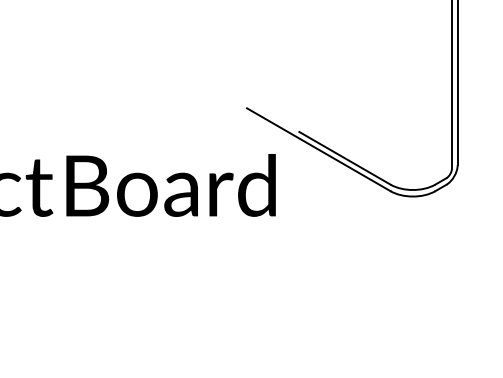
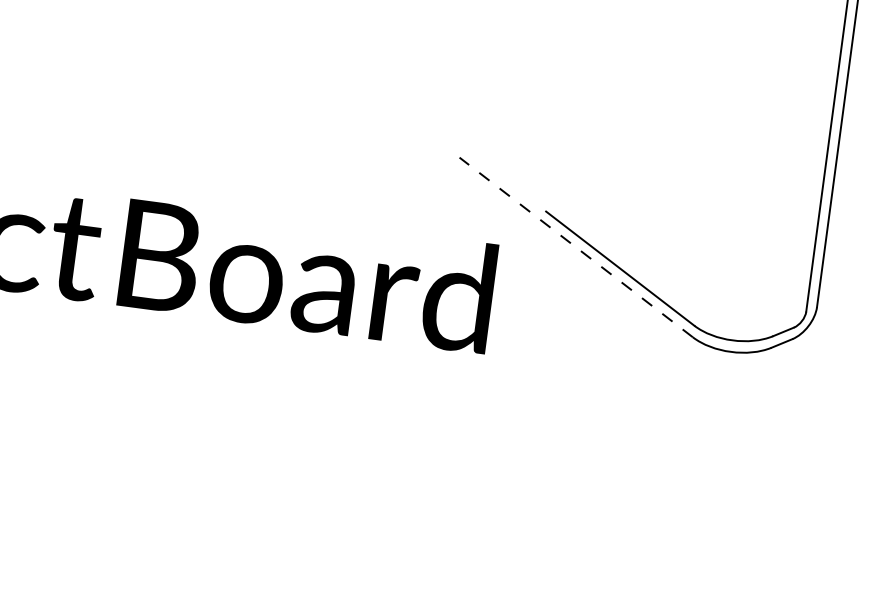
line: (318, 149) -> (575, 246), solid -> dashed

